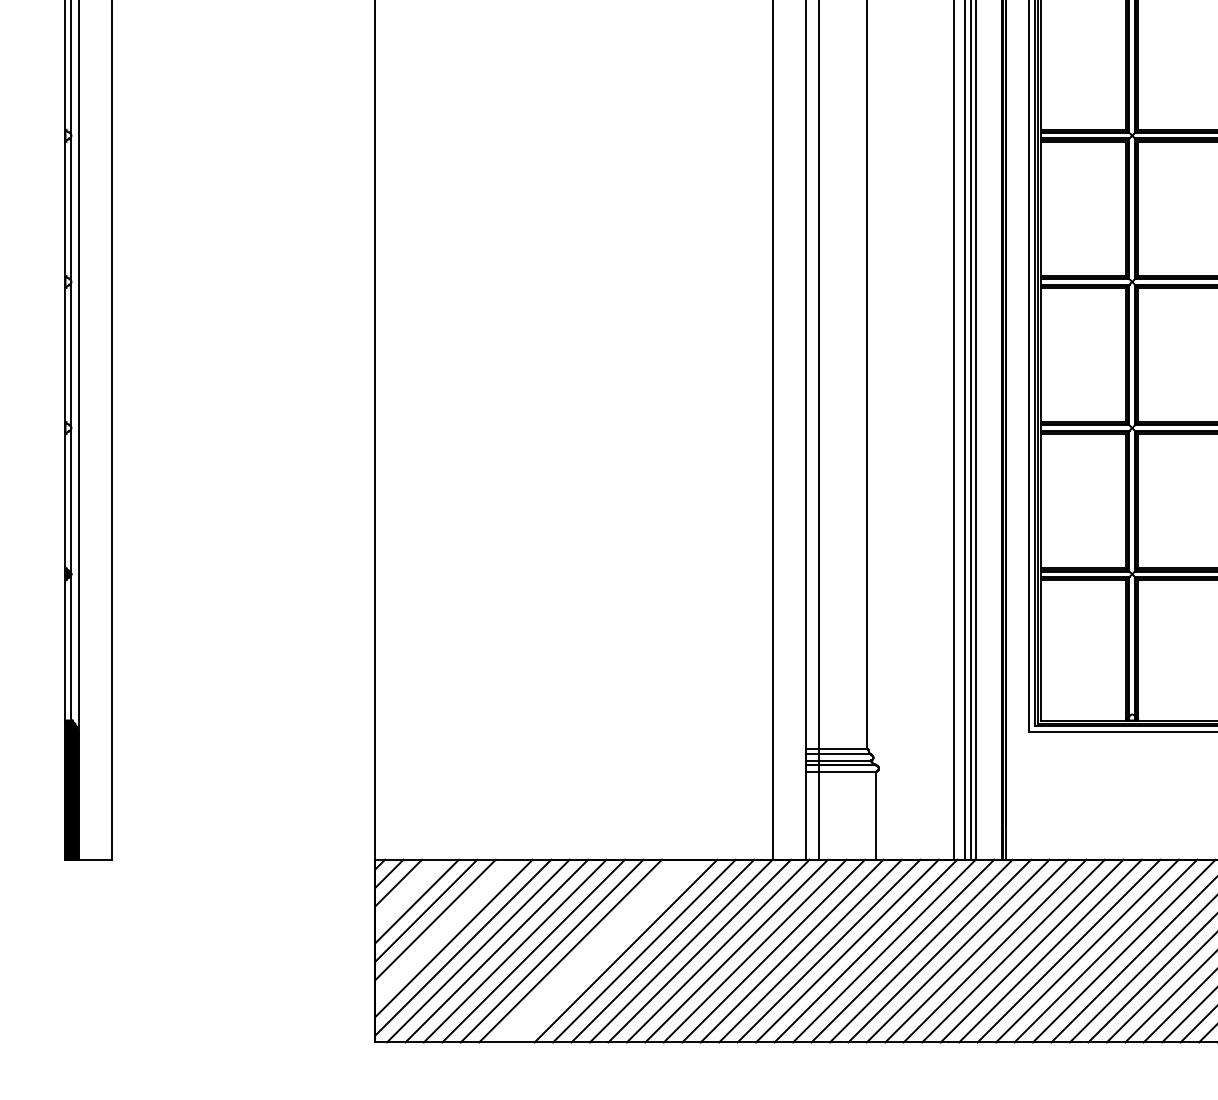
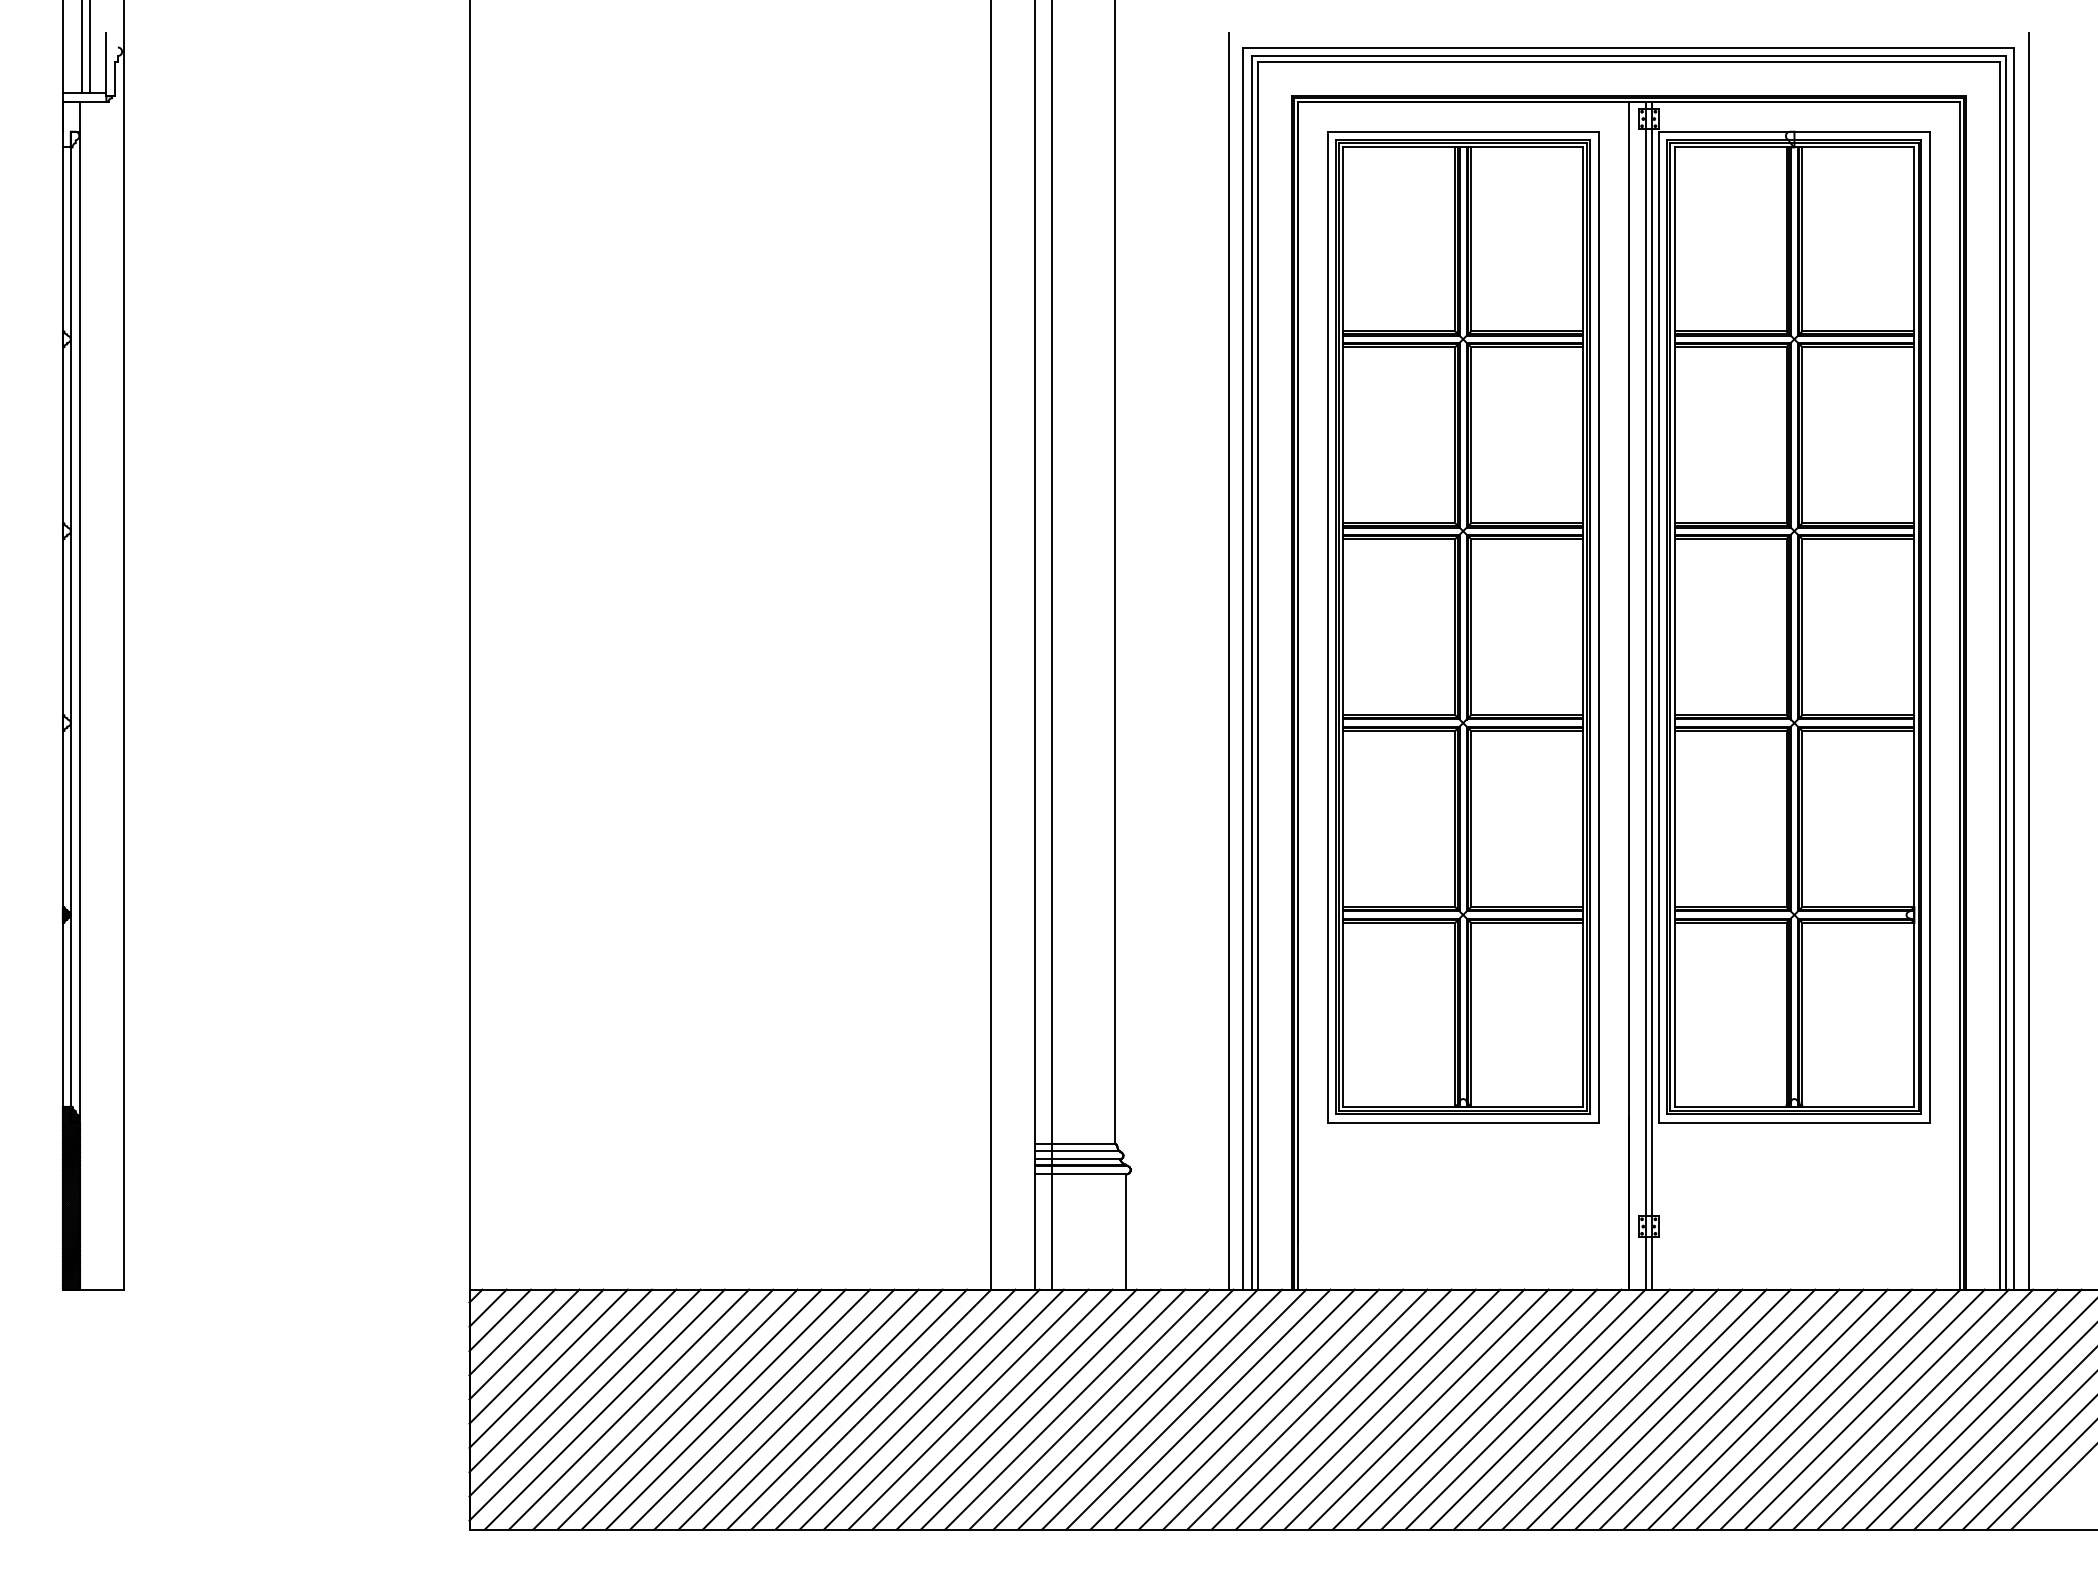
line: (407, 892) -> (512, 1332), added
line: (444, 928) -> (560, 1380), added
line: (589, 951) -> (750, 1409), added
line: (607, 951) -> (774, 1409), added

